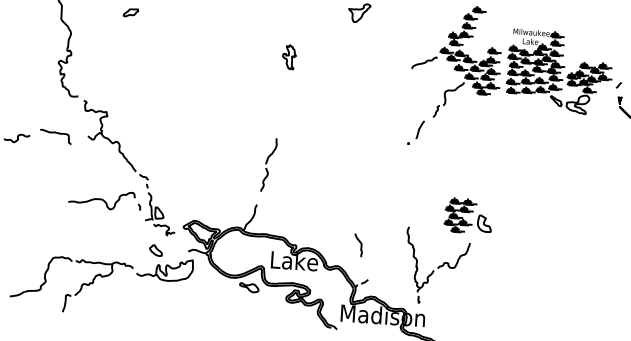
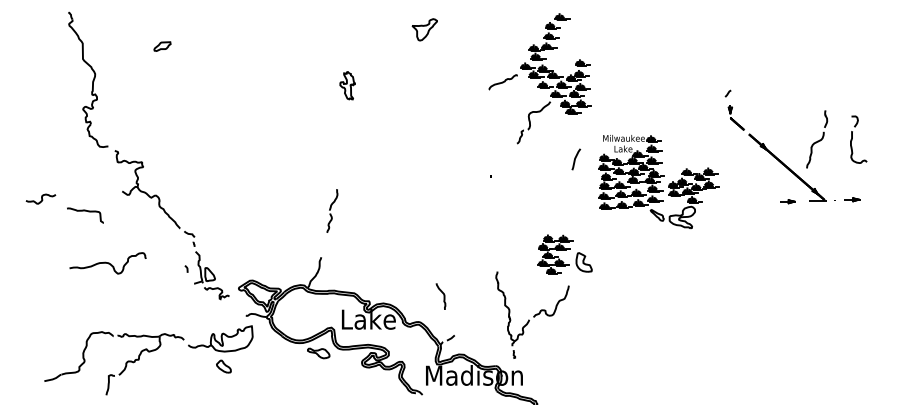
part: (559, 72) -> (658, 182), moved
line: (420, 129) -> (576, 158), moved
curve: (56, 133) -> (85, 211), moved
part: (269, 164) -> (332, 210), size x0.7
curve: (101, 199) -> (107, 263), moved
part: (155, 250) -> (223, 366), moved

